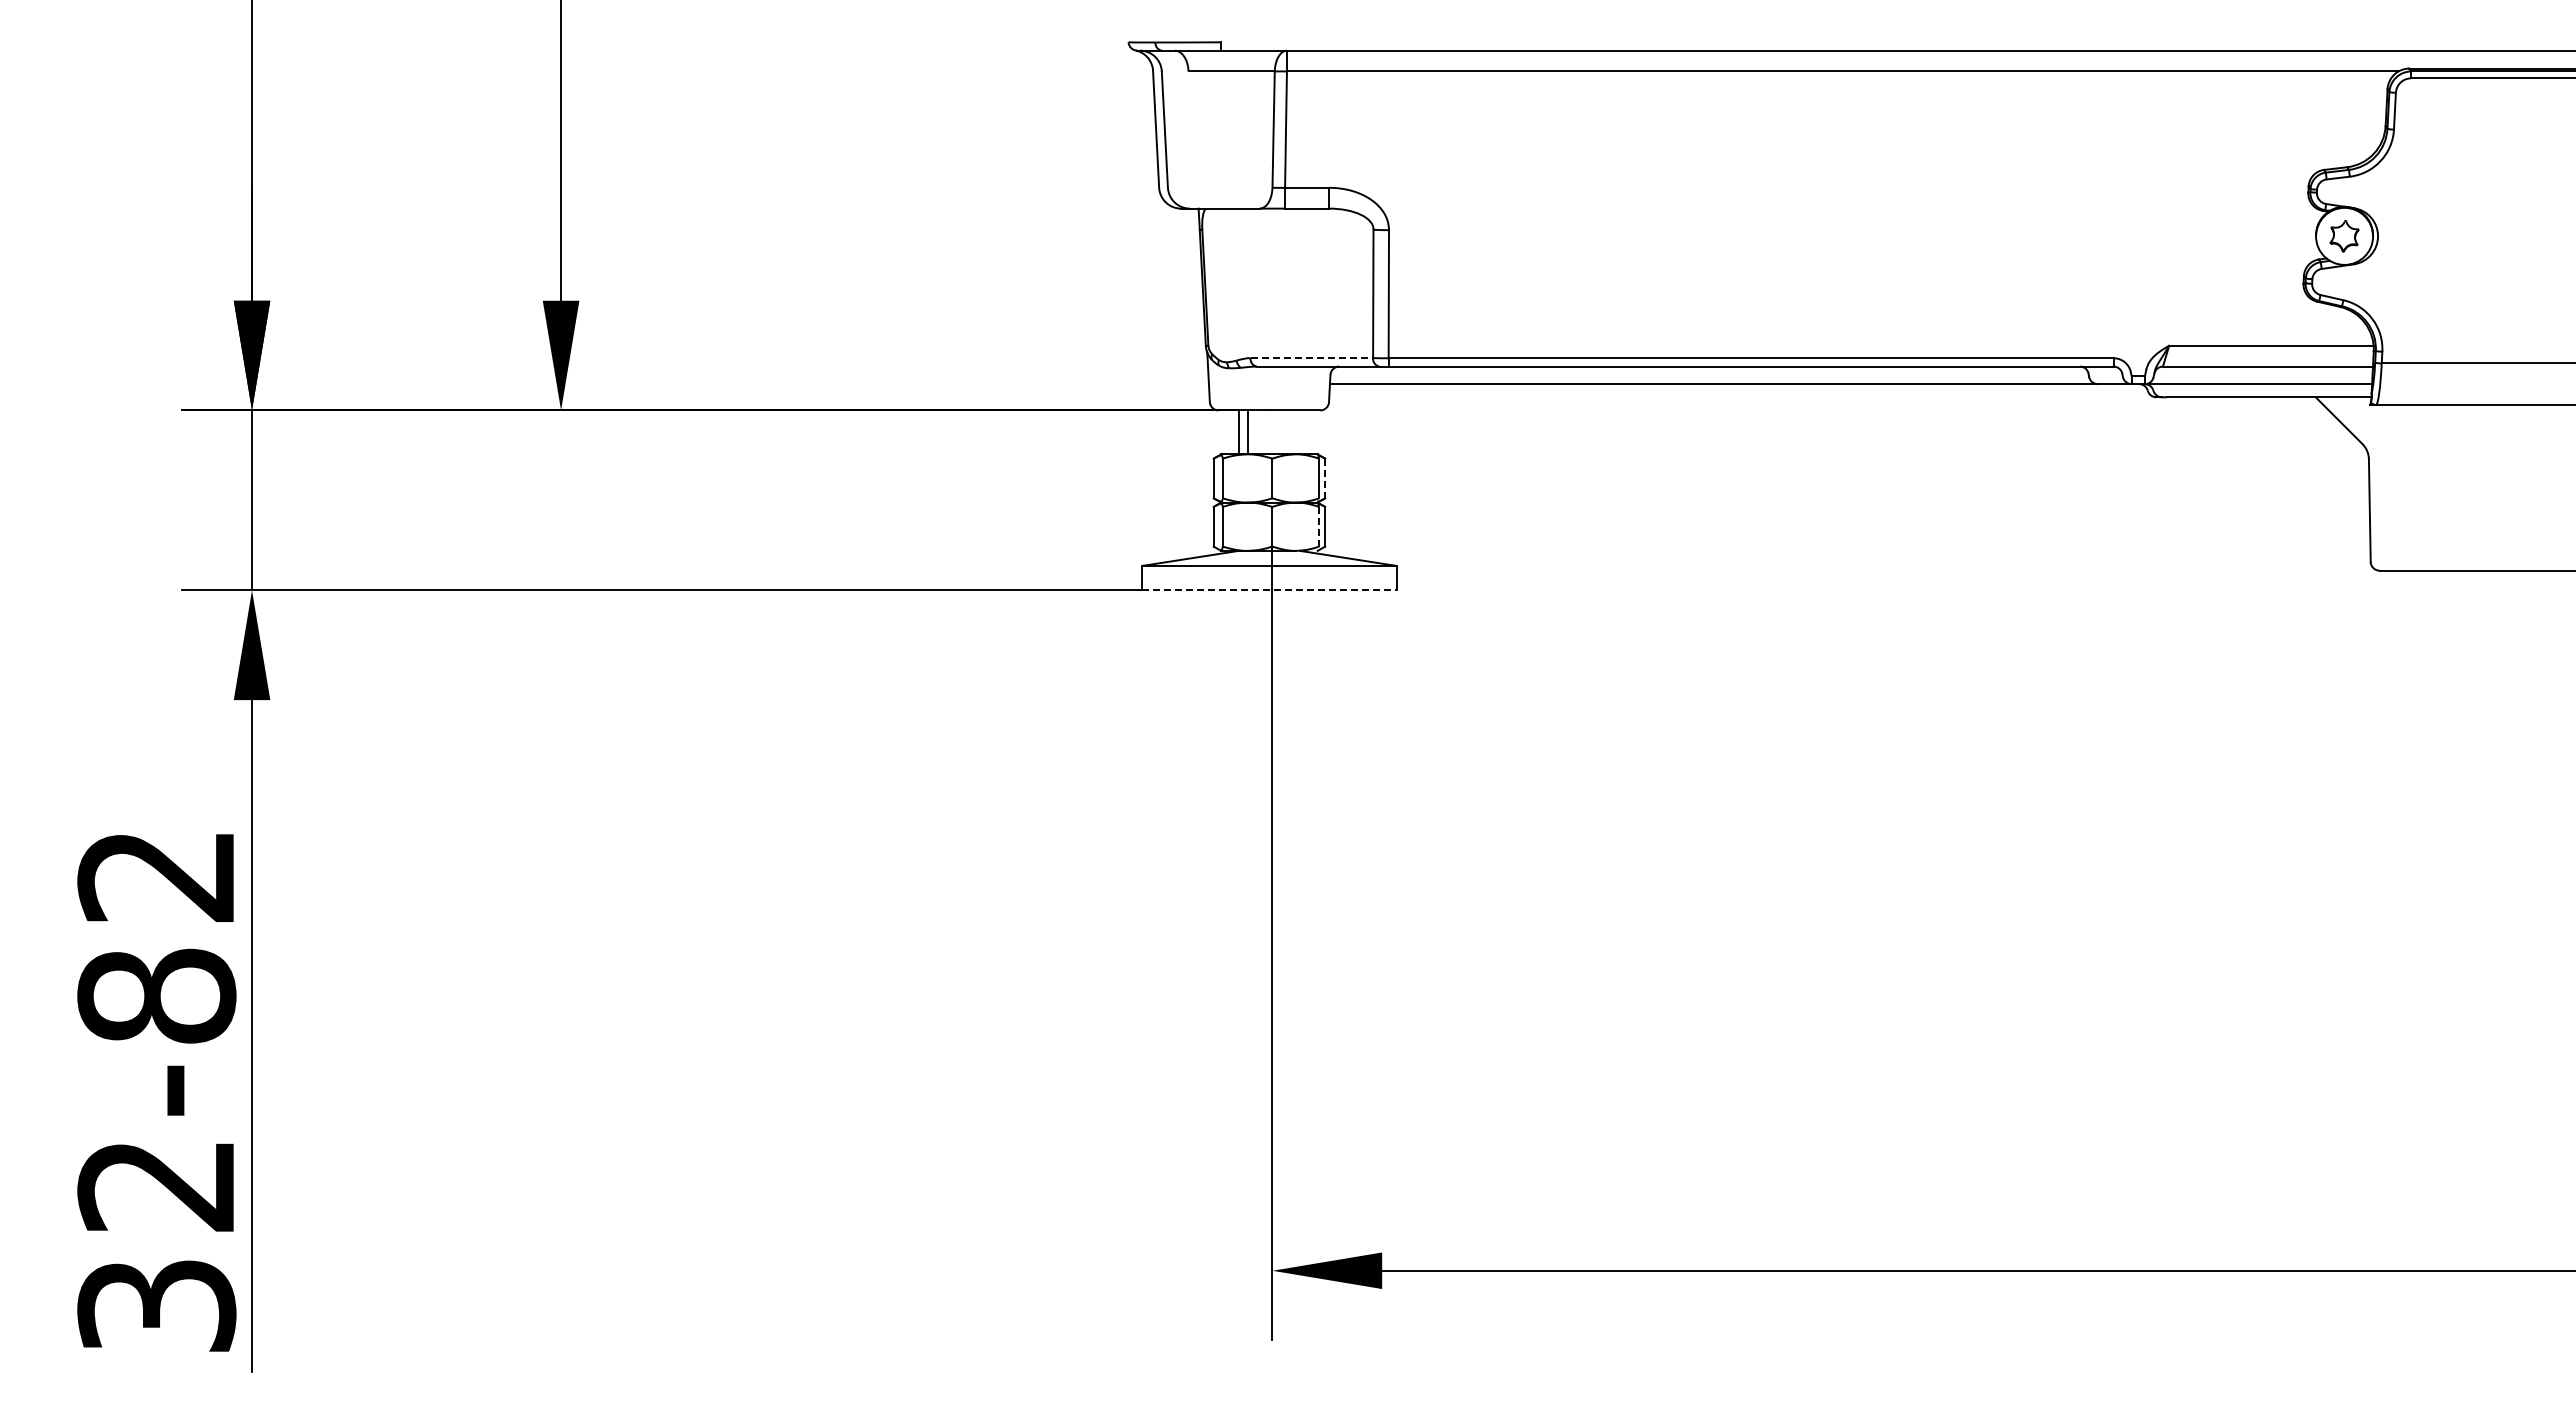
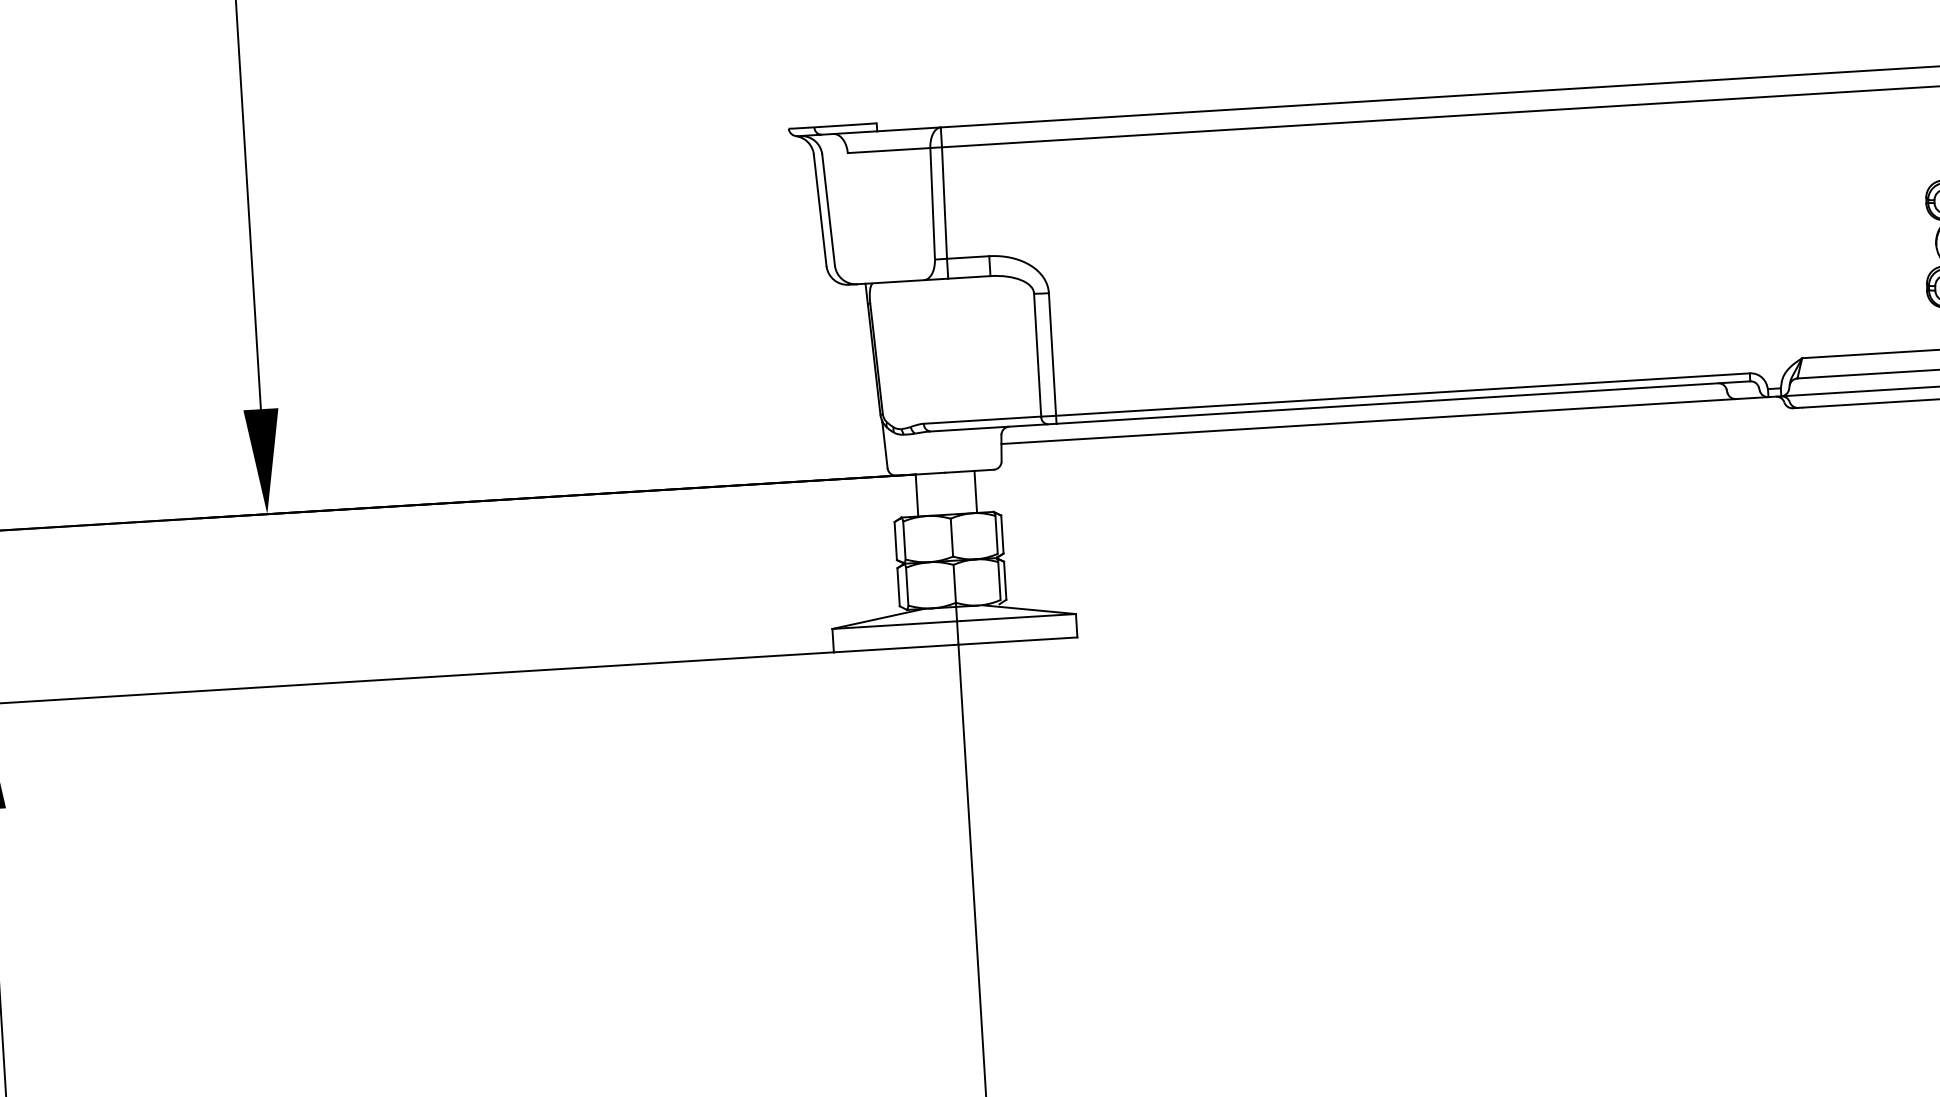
line: (1312, 358) -> (983, 420), dashed -> solid
line: (1248, 432) -> (976, 492), moved
line: (1325, 478) -> (1002, 534), dashed -> solid
line: (1319, 526) -> (999, 580), dashed -> solid
line: (1269, 590) -> (955, 644), dashed -> solid

